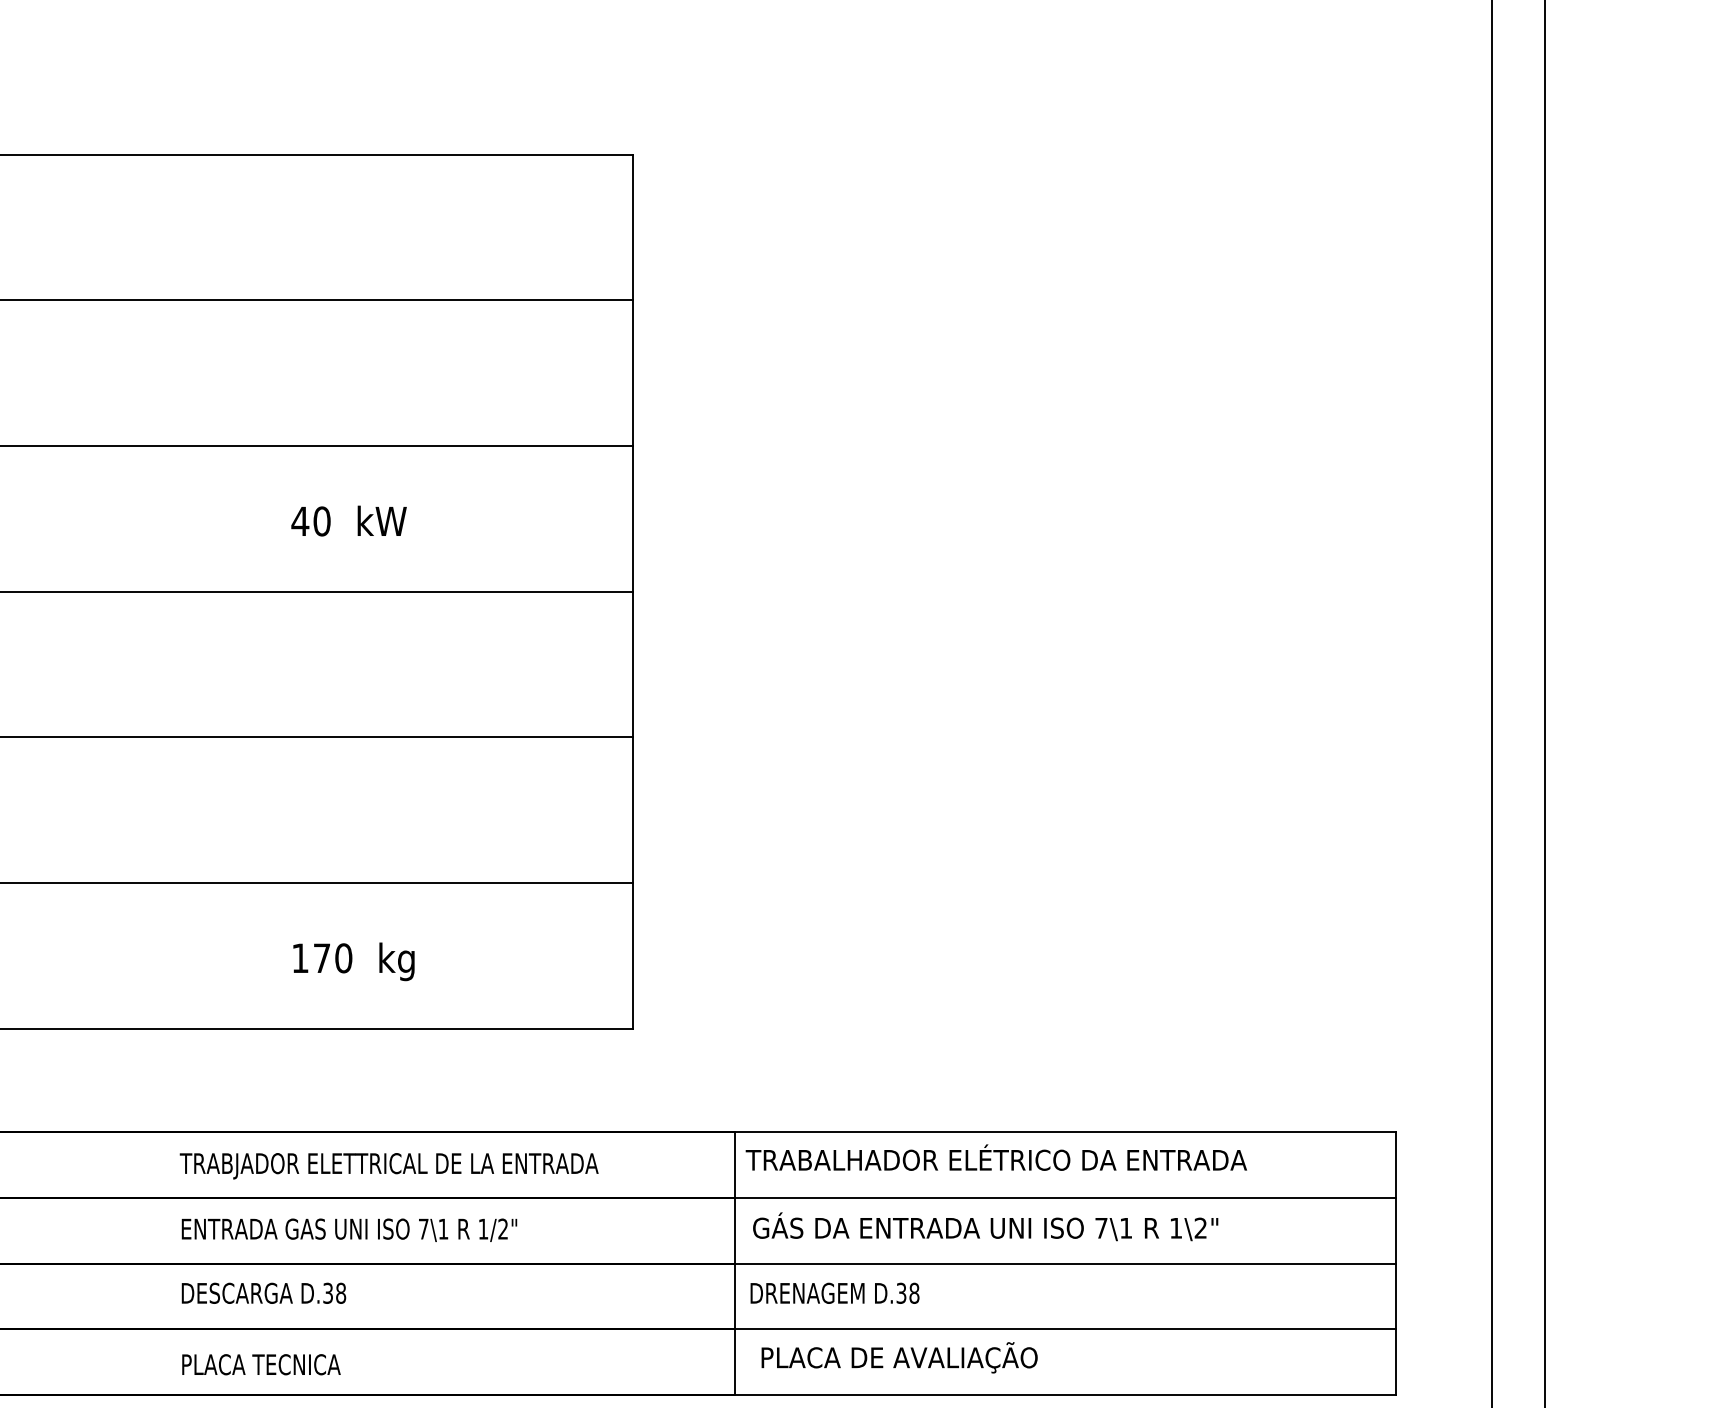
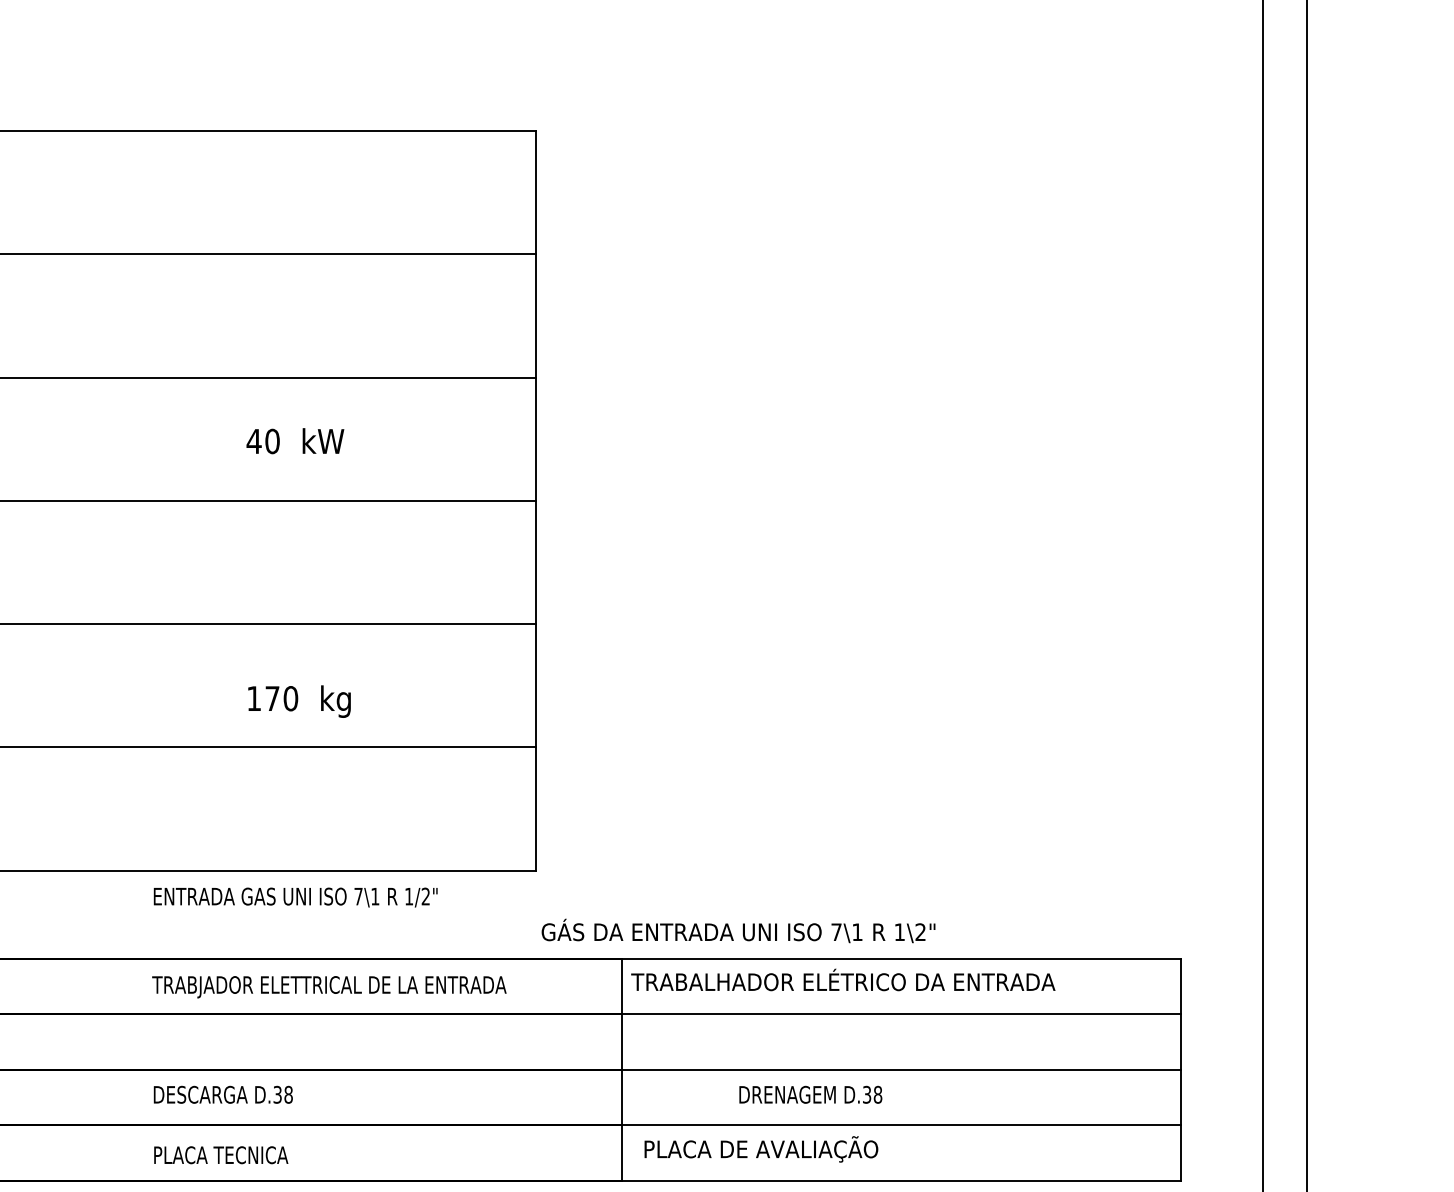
text: (353, 961) -> (299, 701), moved
text: (985, 1226) -> (738, 930), moved
text: (349, 1229) -> (295, 896), moved
text: (834, 1292) -> (810, 1094), moved

